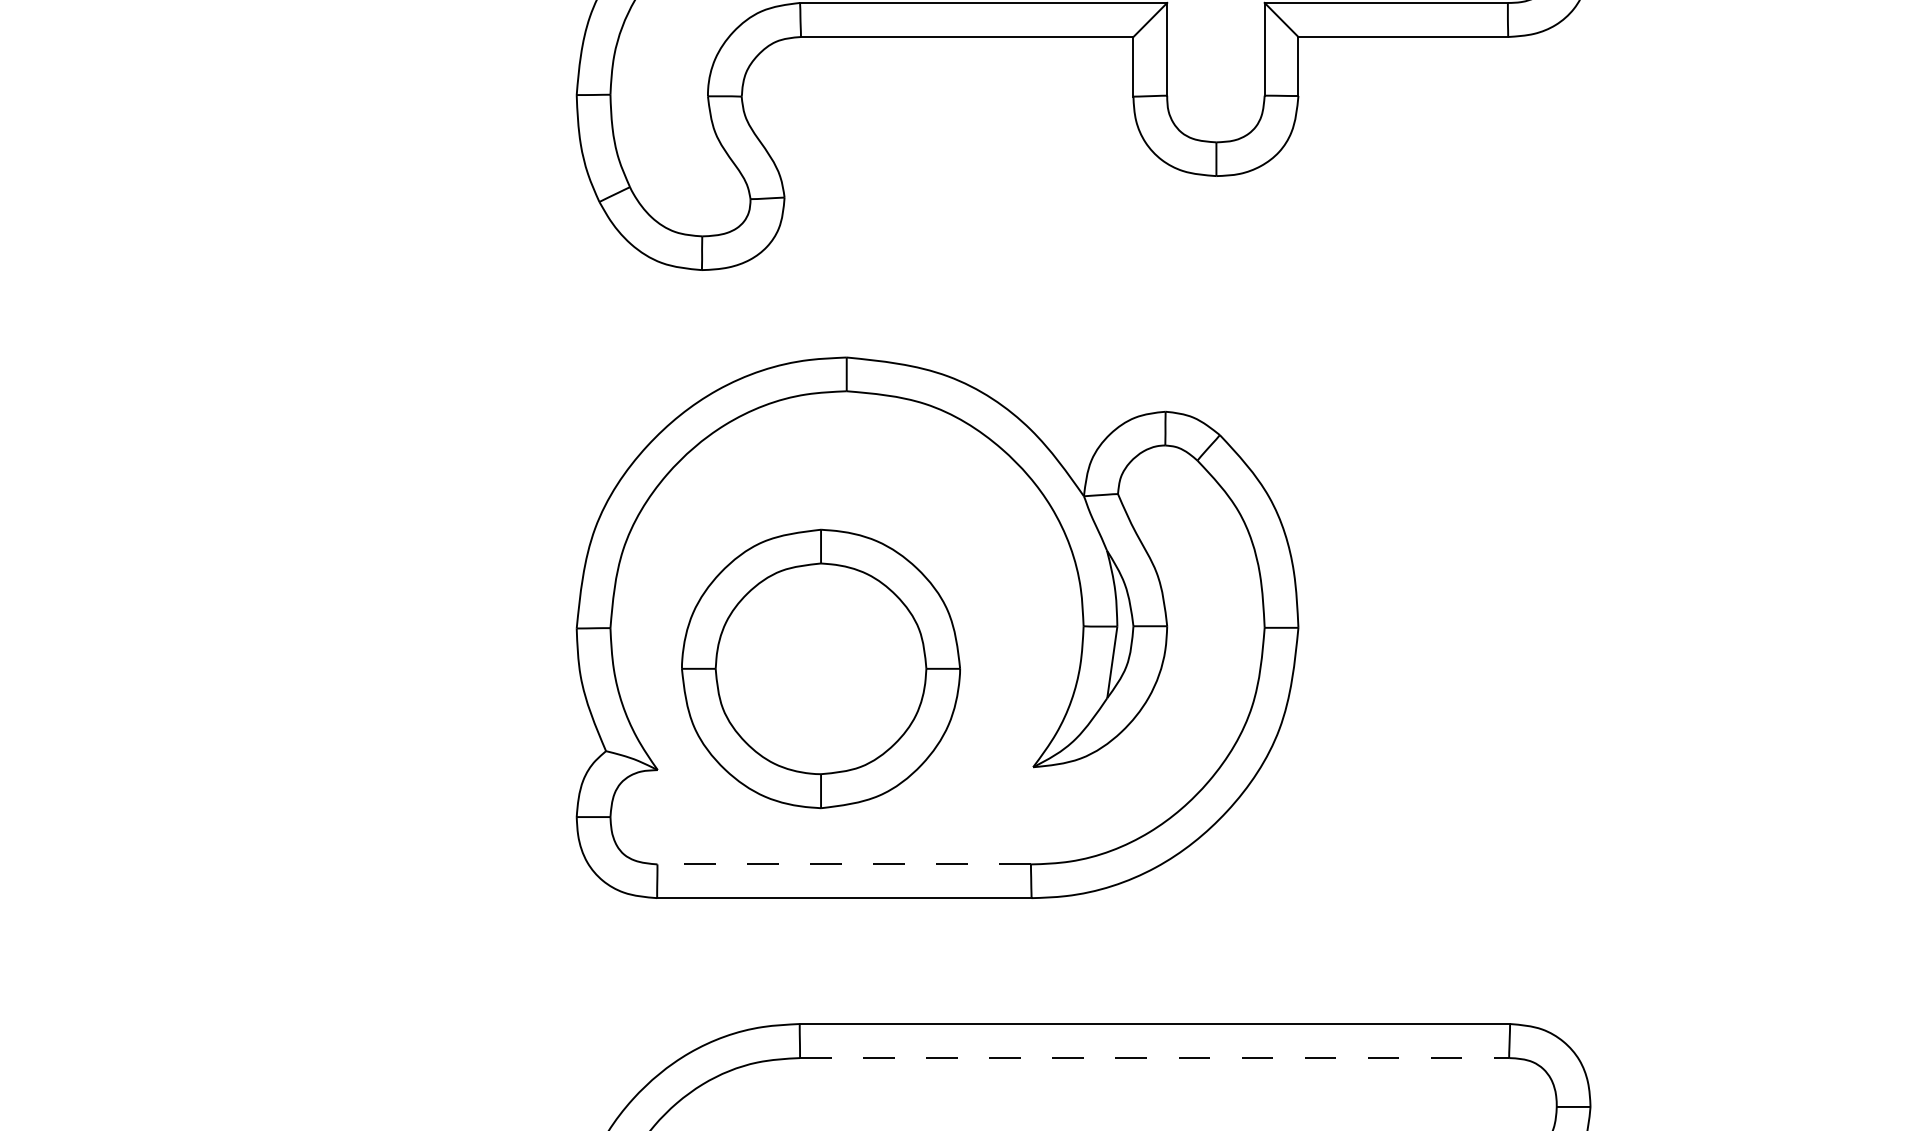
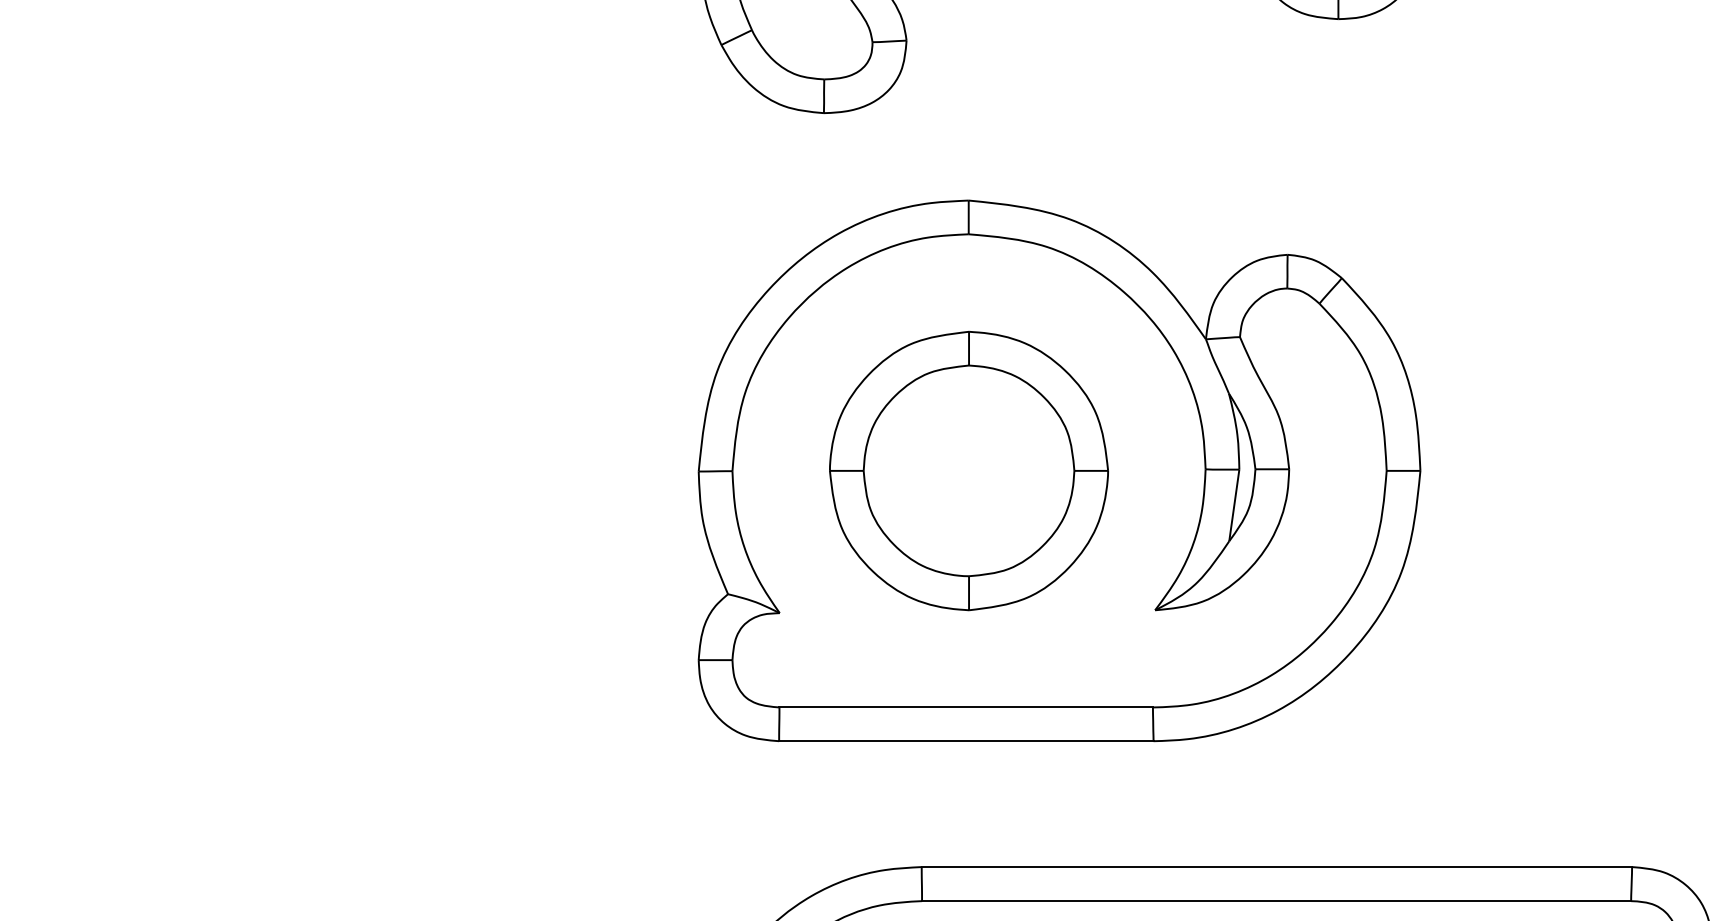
part: (820, 668) -> (968, 470), moved
line: (844, 864) -> (966, 707), dashed -> solid
line: (1154, 1058) -> (1276, 901), dashed -> solid

